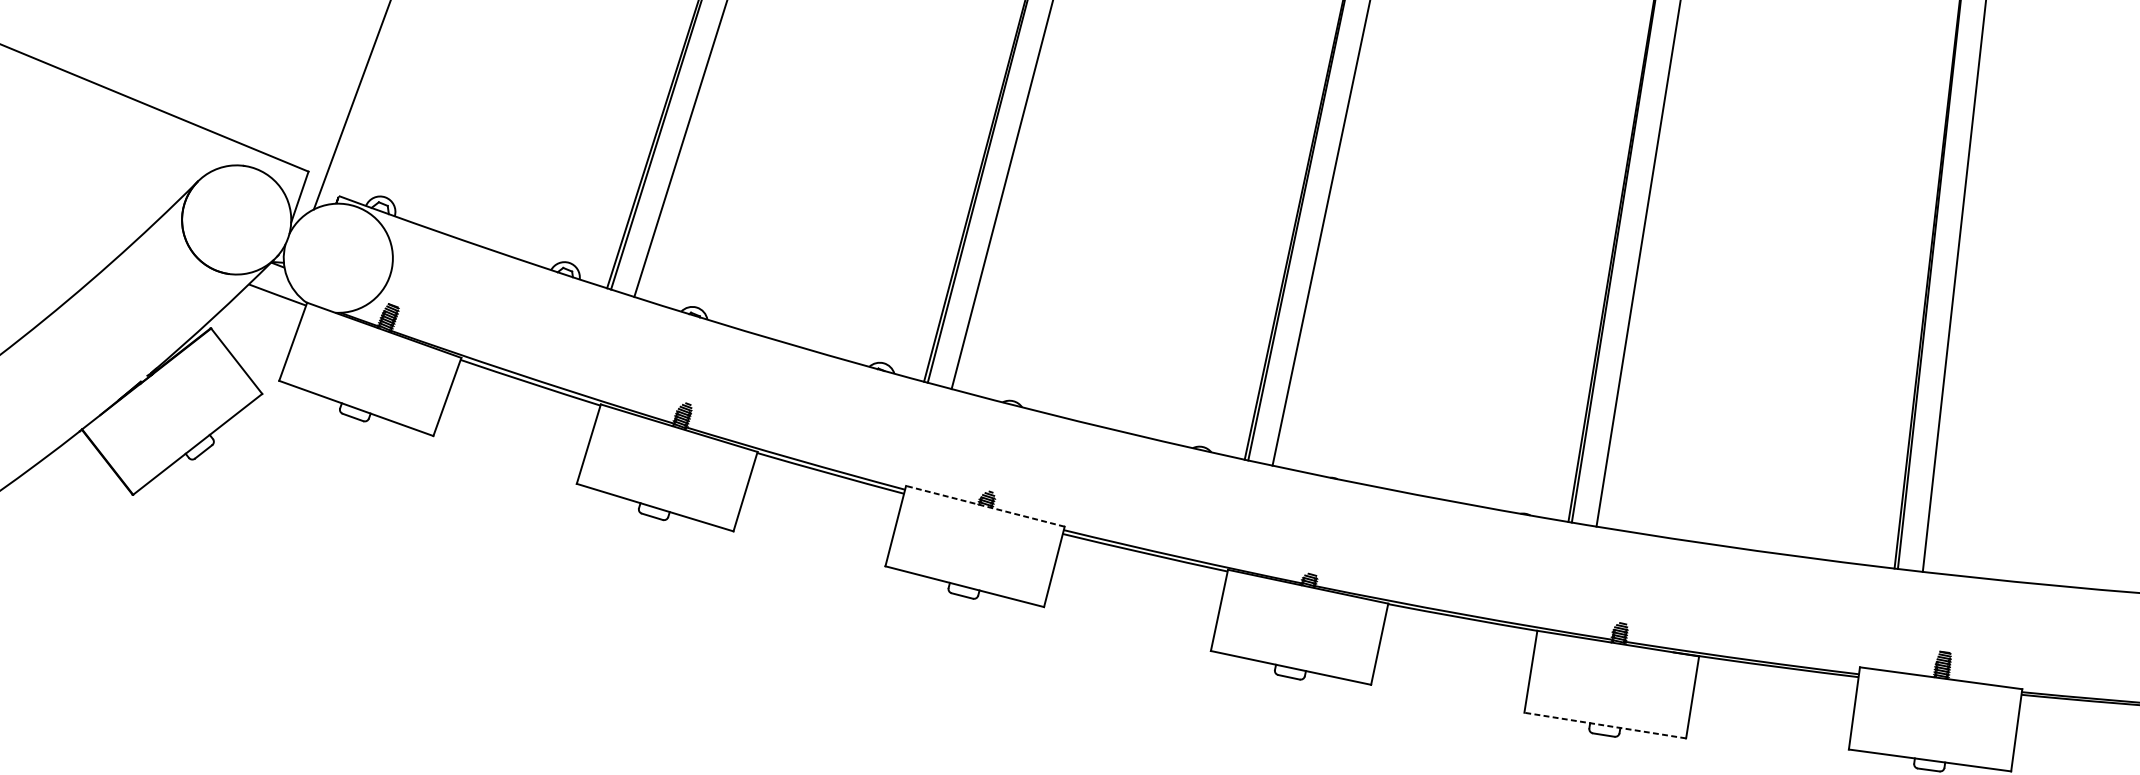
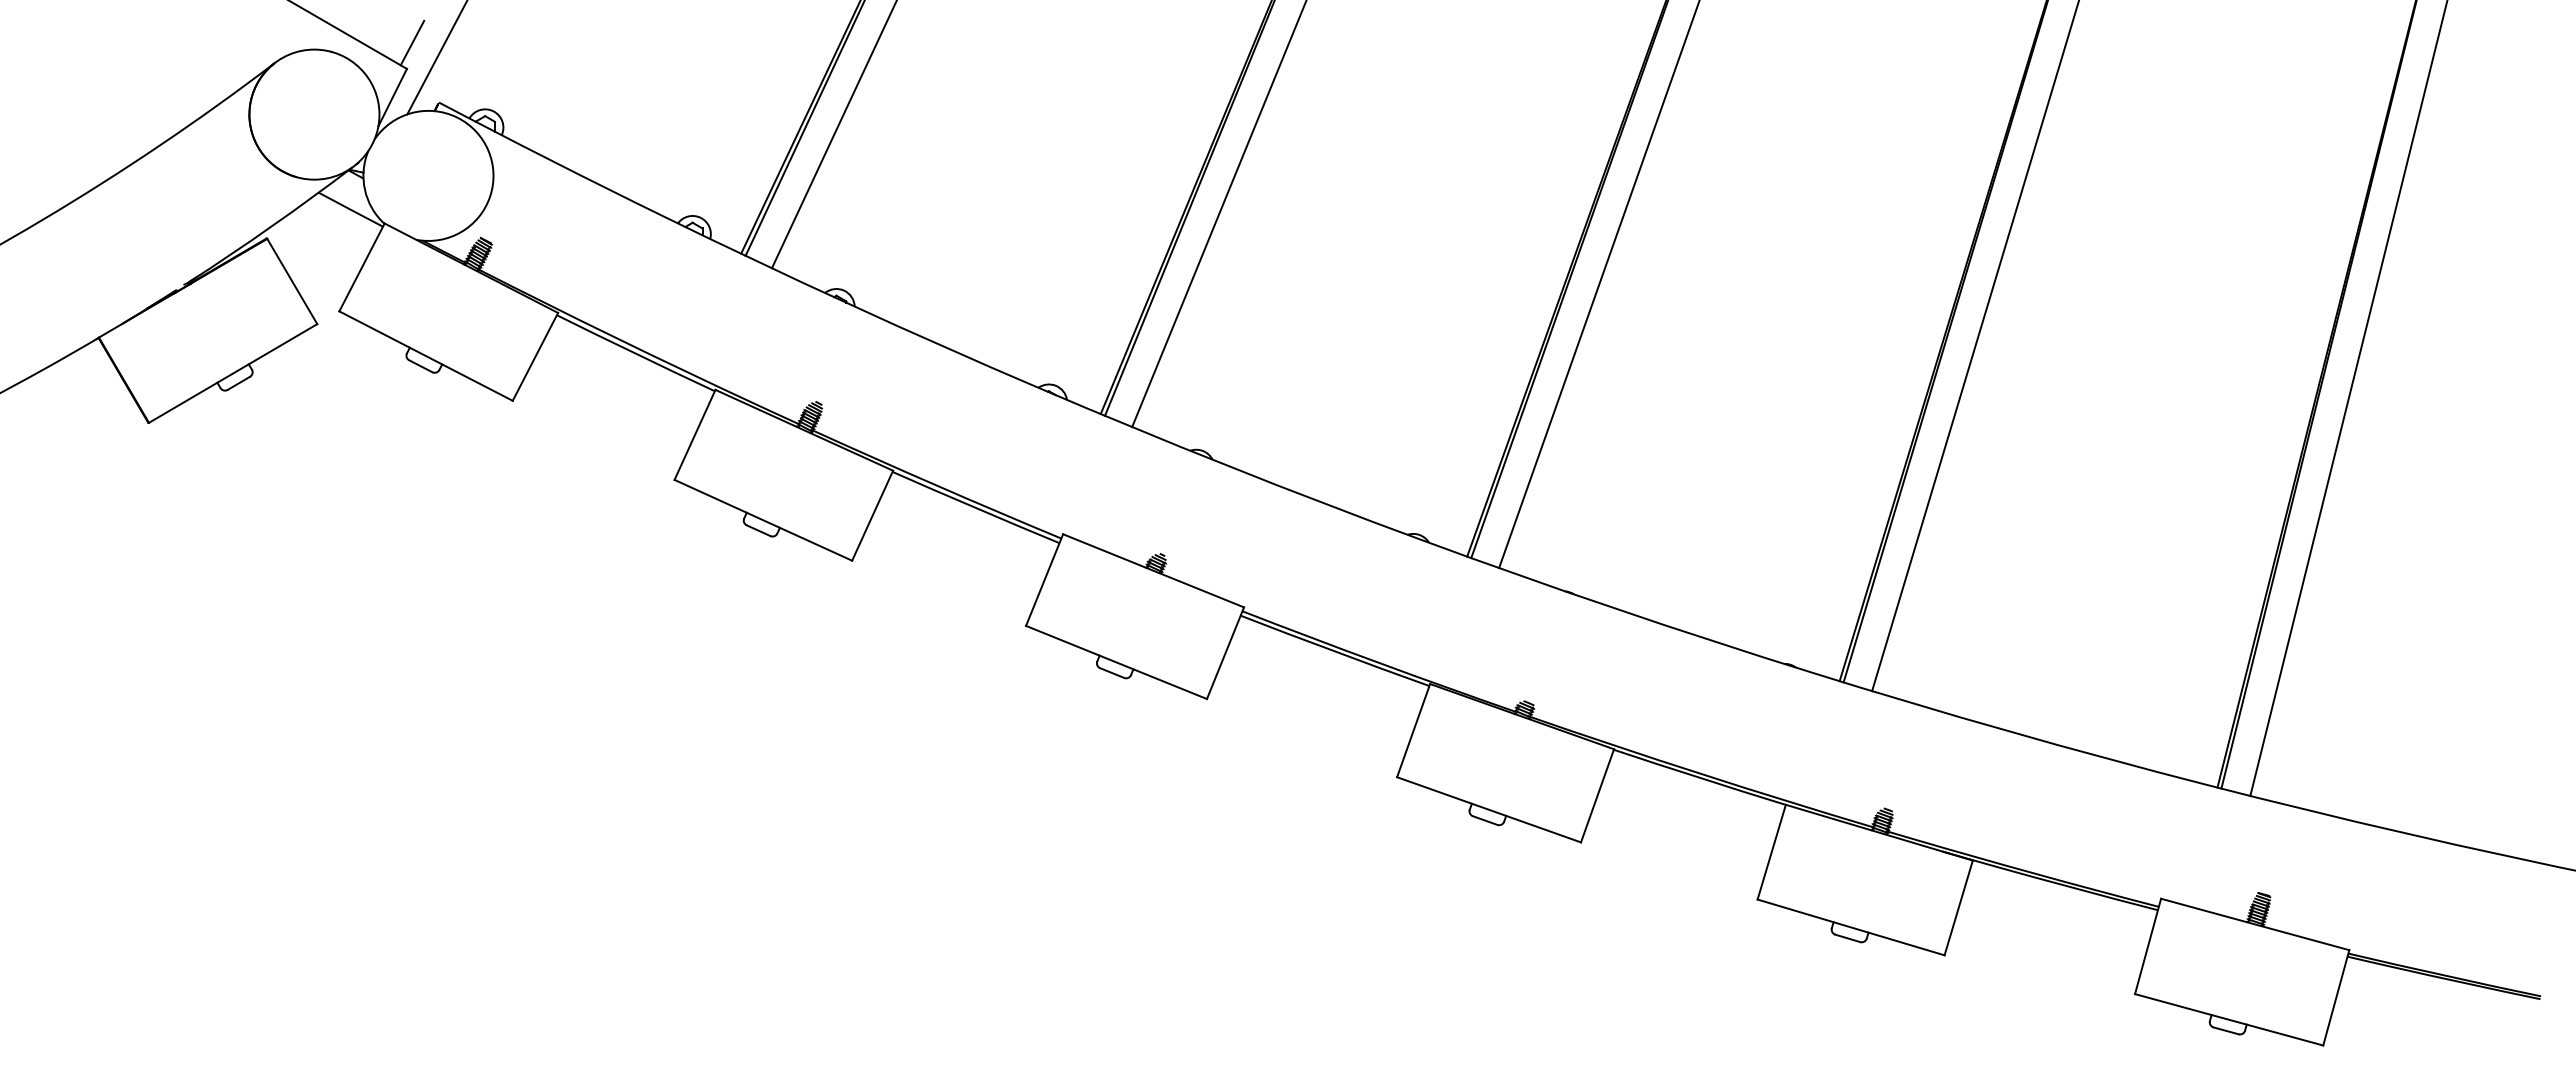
line: (310, 149) -> (412, 42), added
line: (985, 506) -> (1153, 570), dashed -> solid
line: (1605, 725) -> (1851, 927), dashed -> solid

